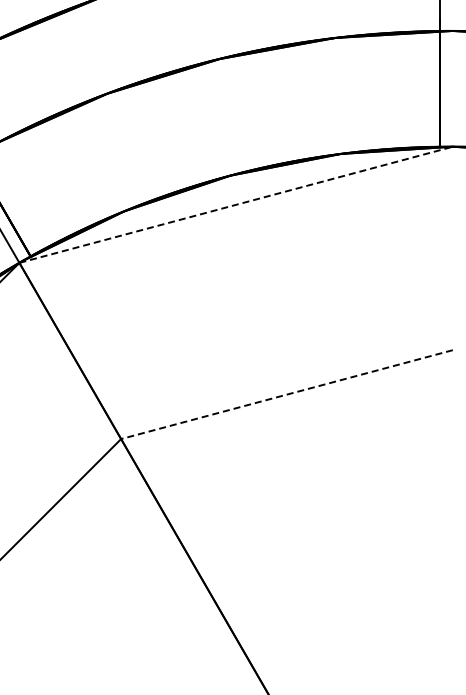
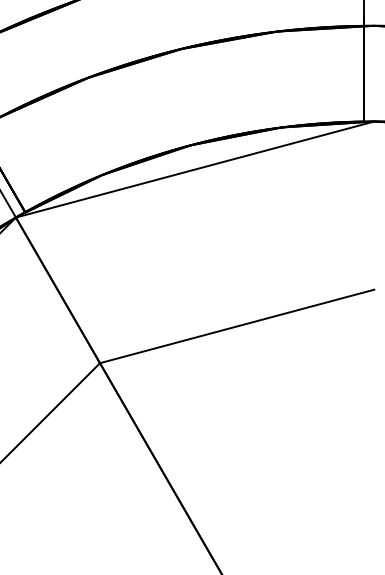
line: (236, 204) -> (195, 169), dashed -> solid
line: (286, 394) -> (236, 326), dashed -> solid

